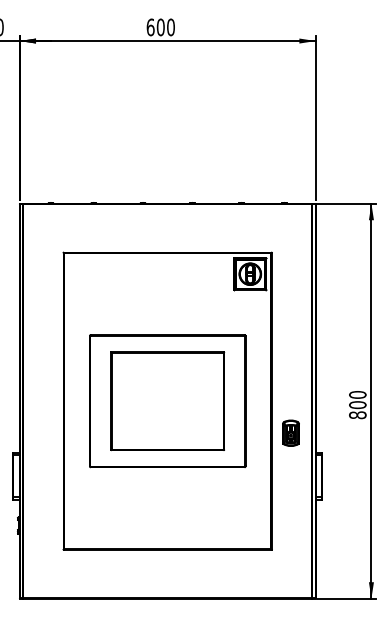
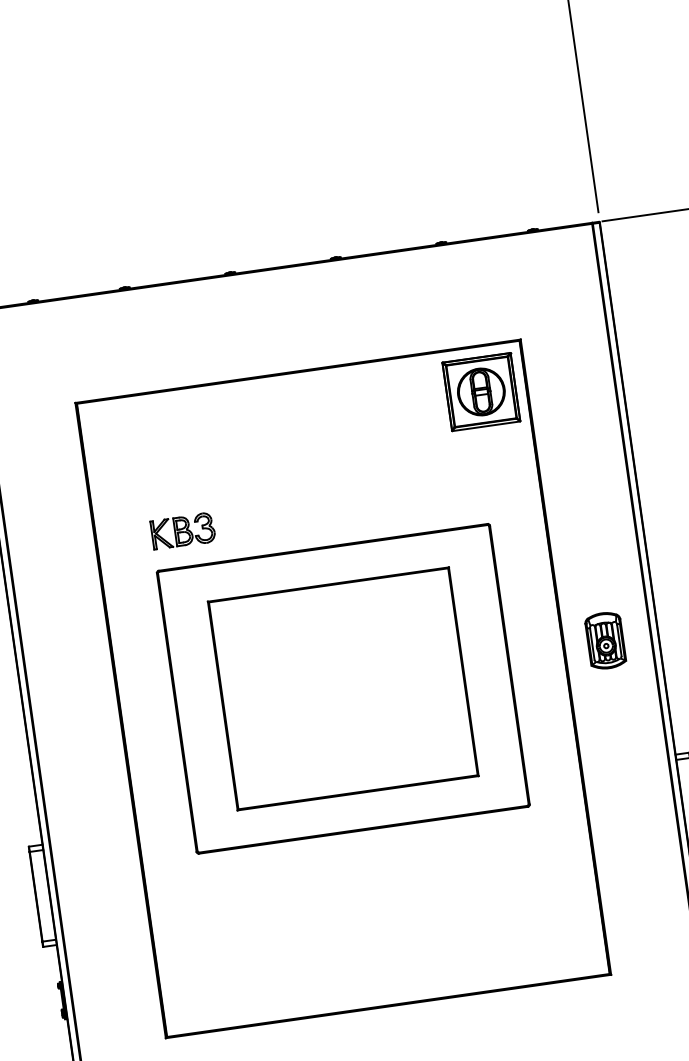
part: (104, 318) -> (182, 531), added
part: (290, 432) -> (604, 639), moved

